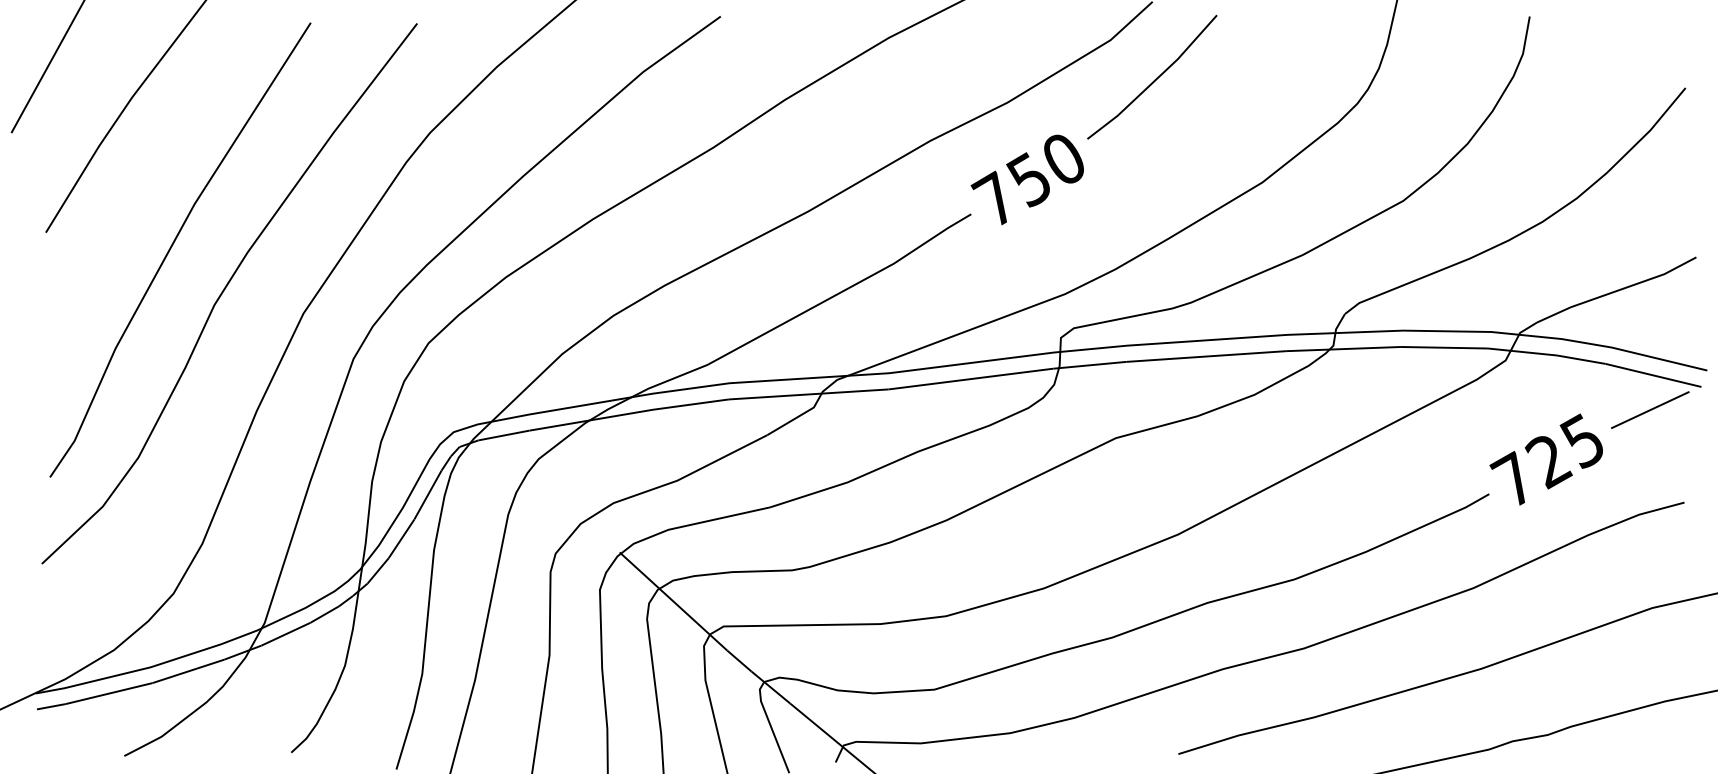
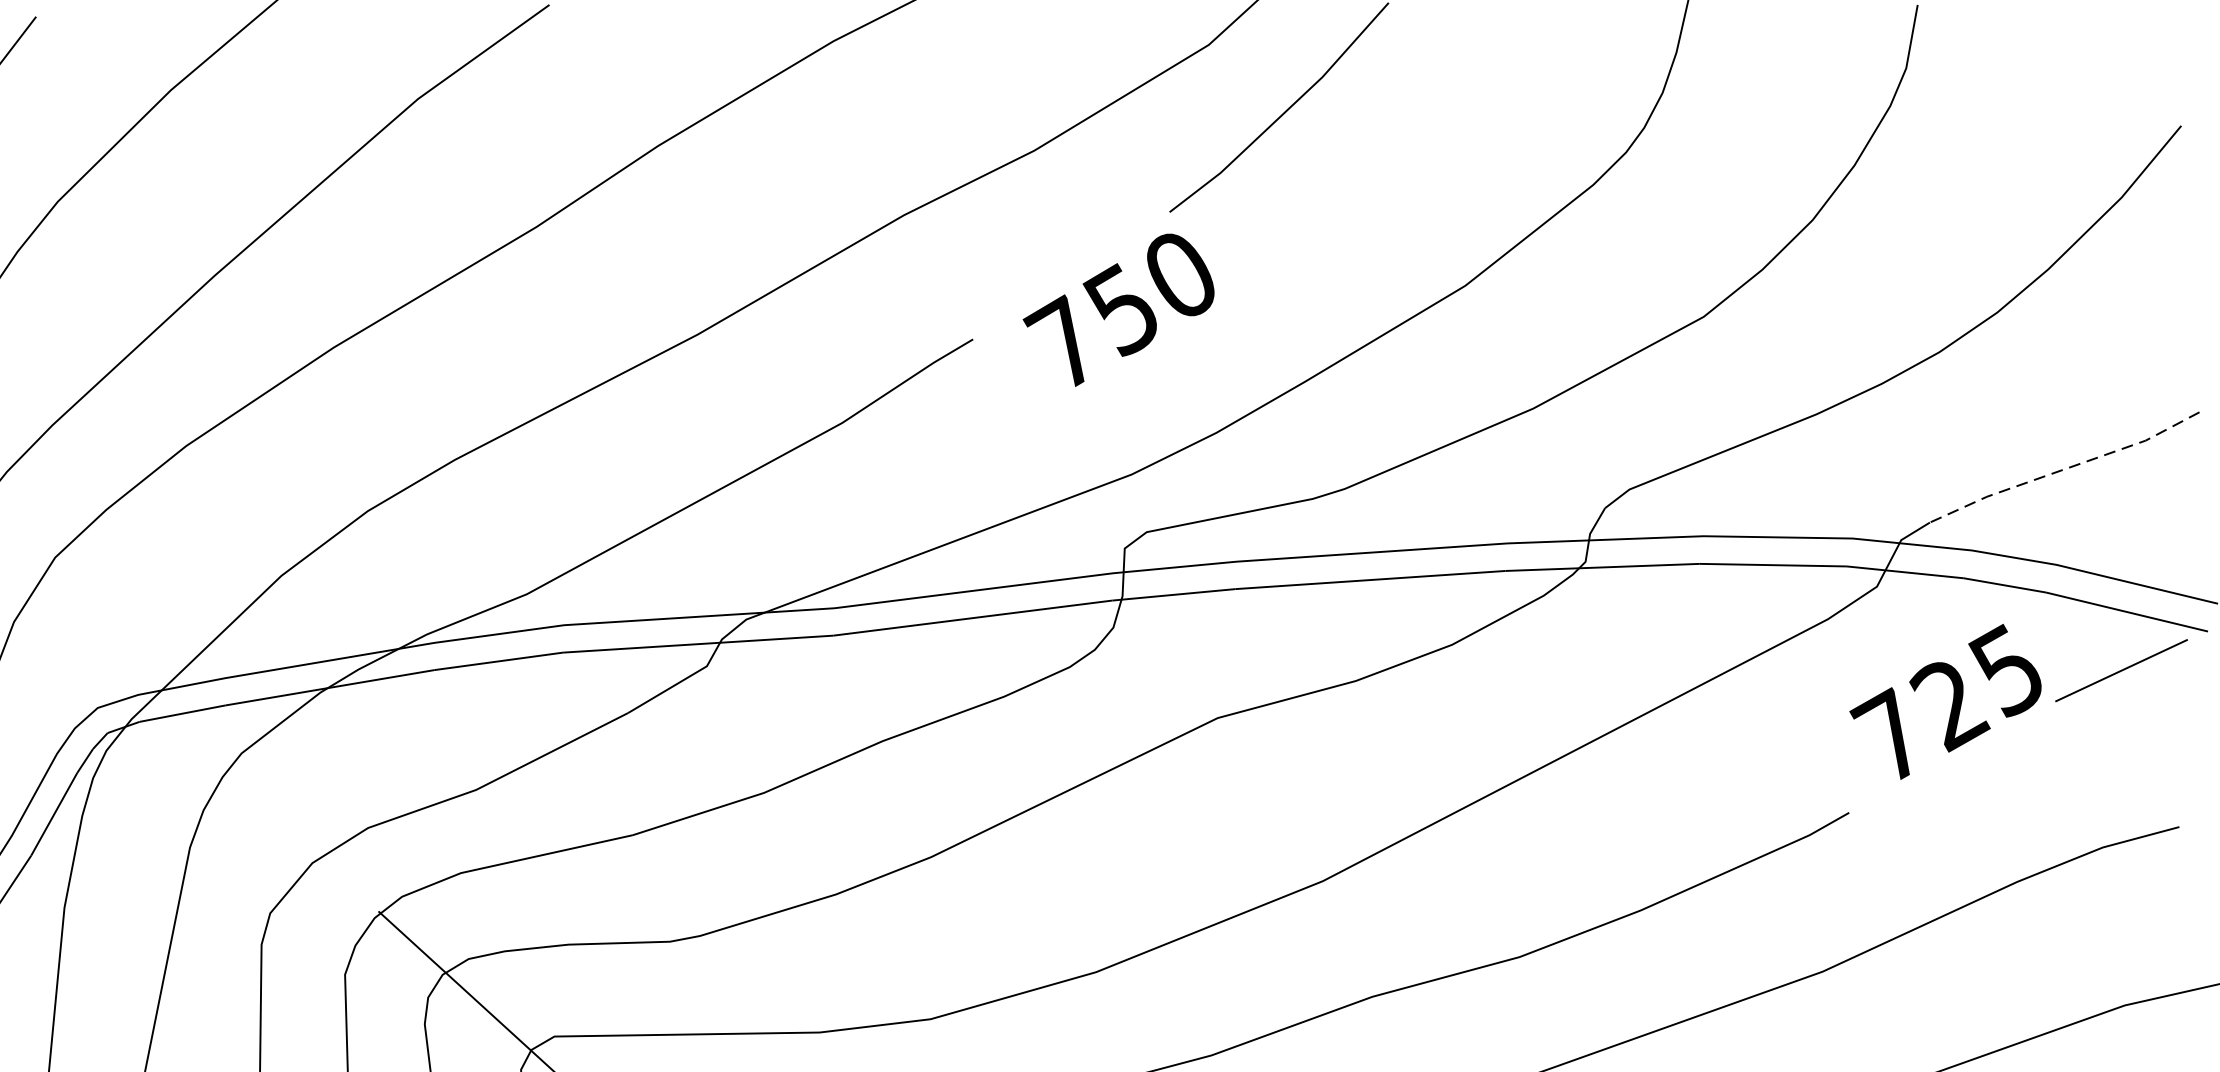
text: (1026, 179) -> (1117, 309), moved
line: (1616, 291) -> (2064, 470), solid -> dashed
text: (1545, 459) -> (1944, 701), moved

